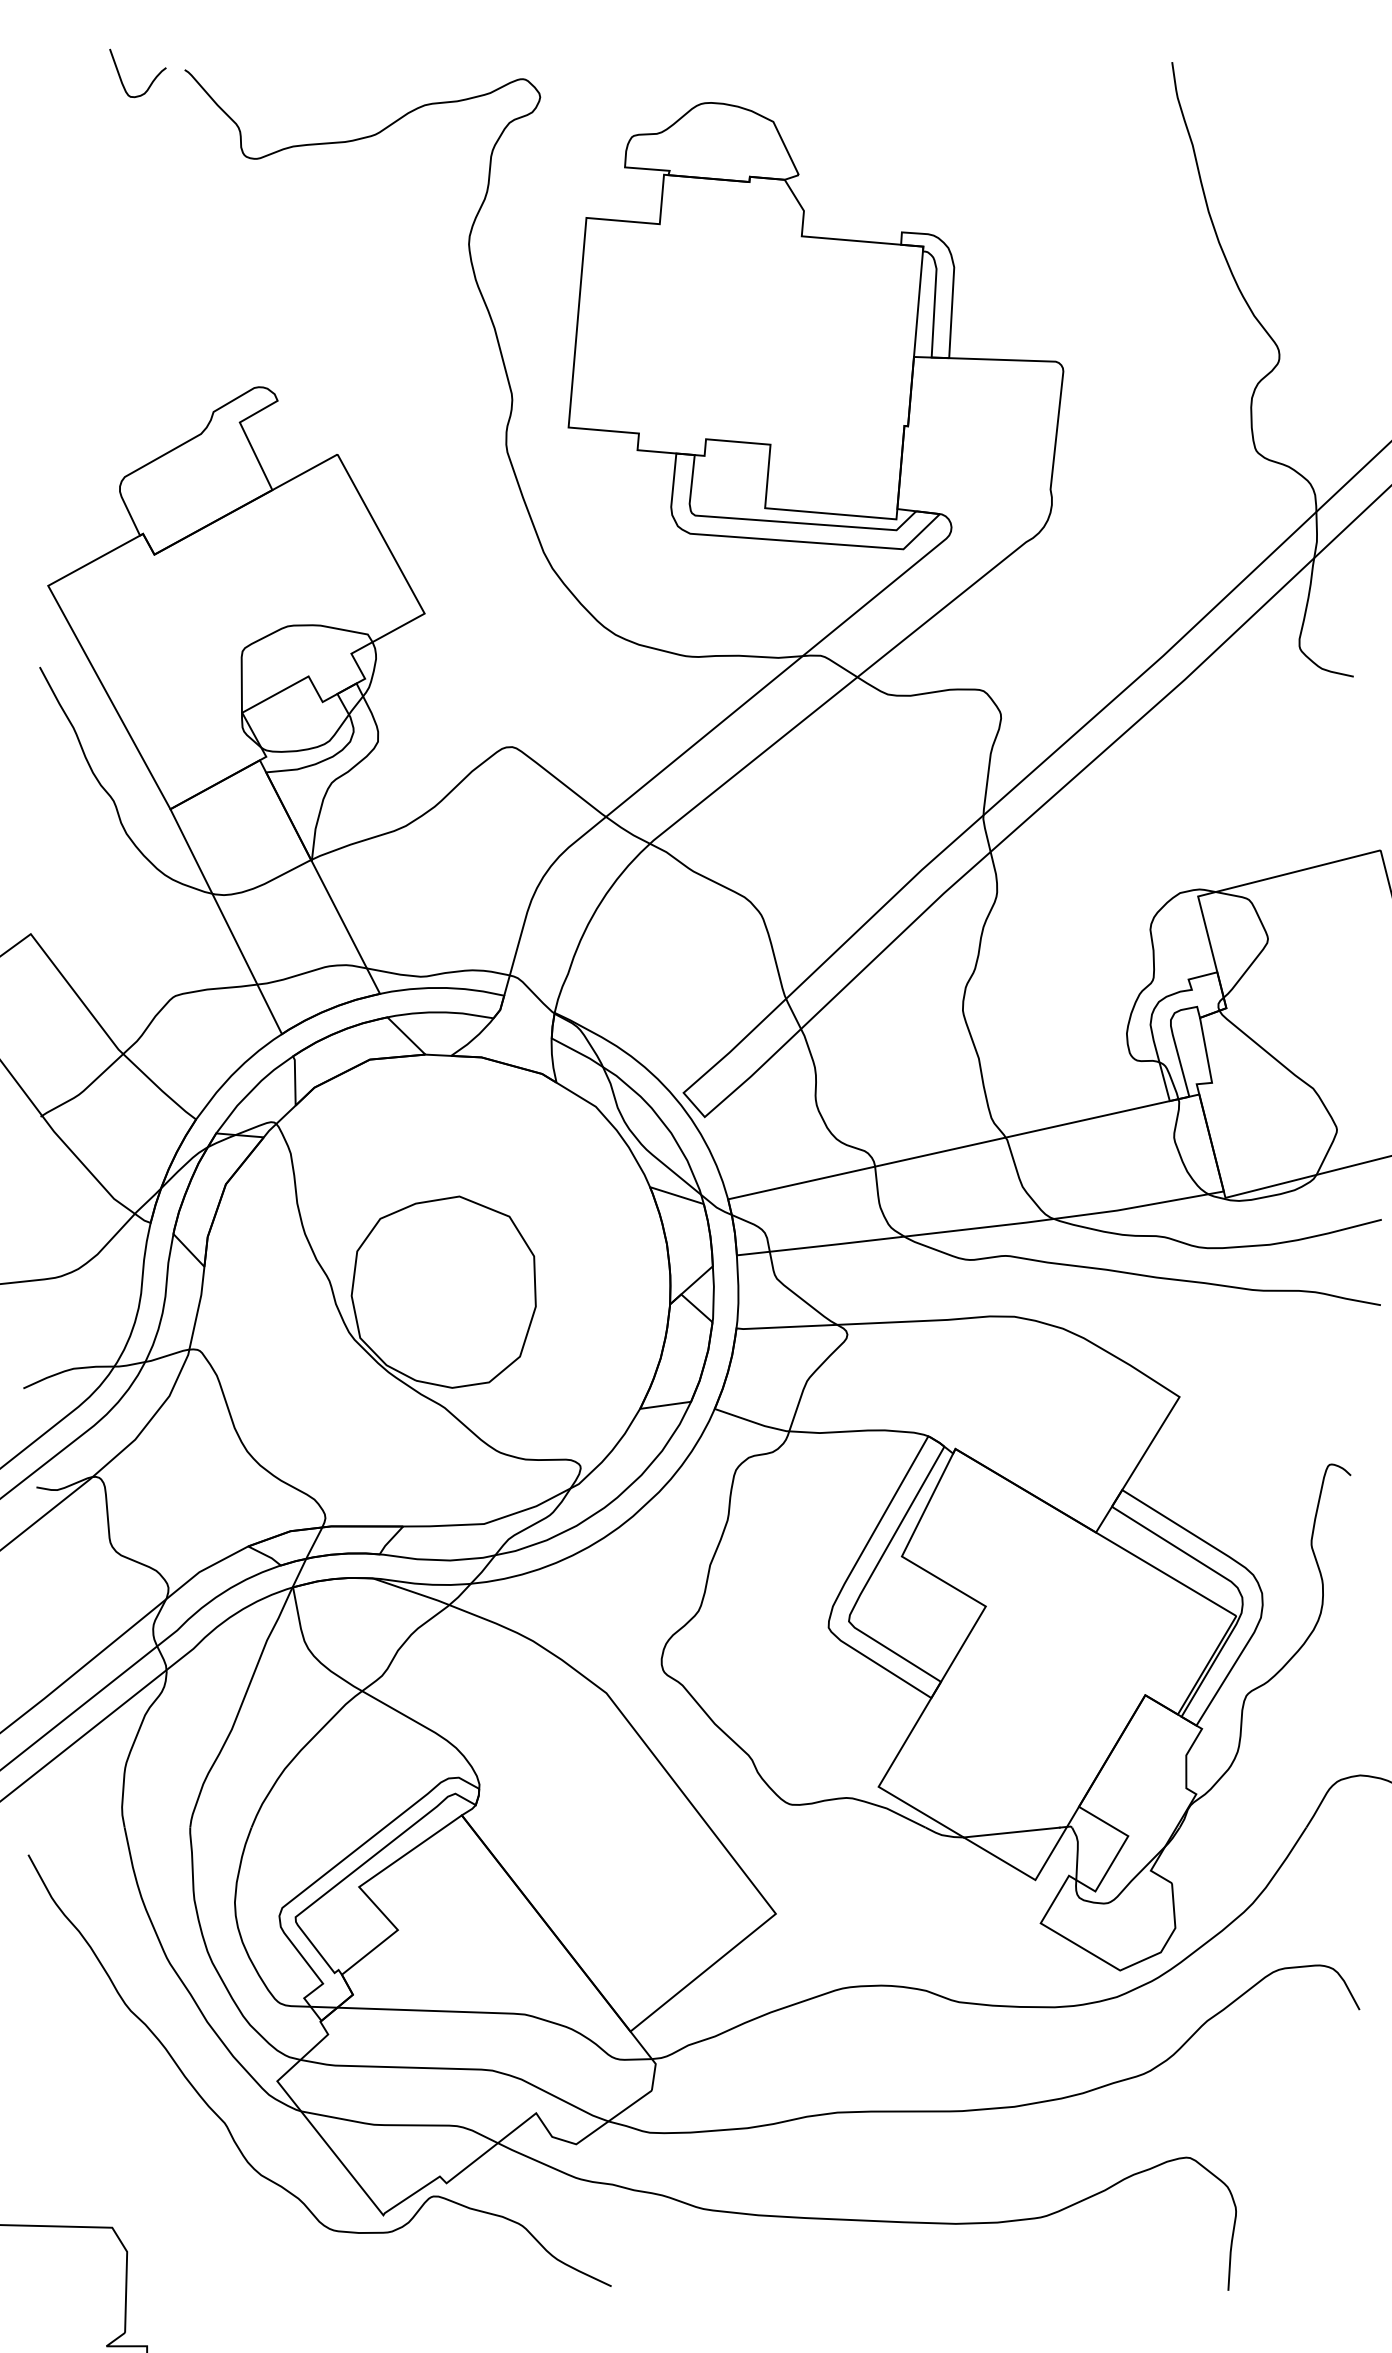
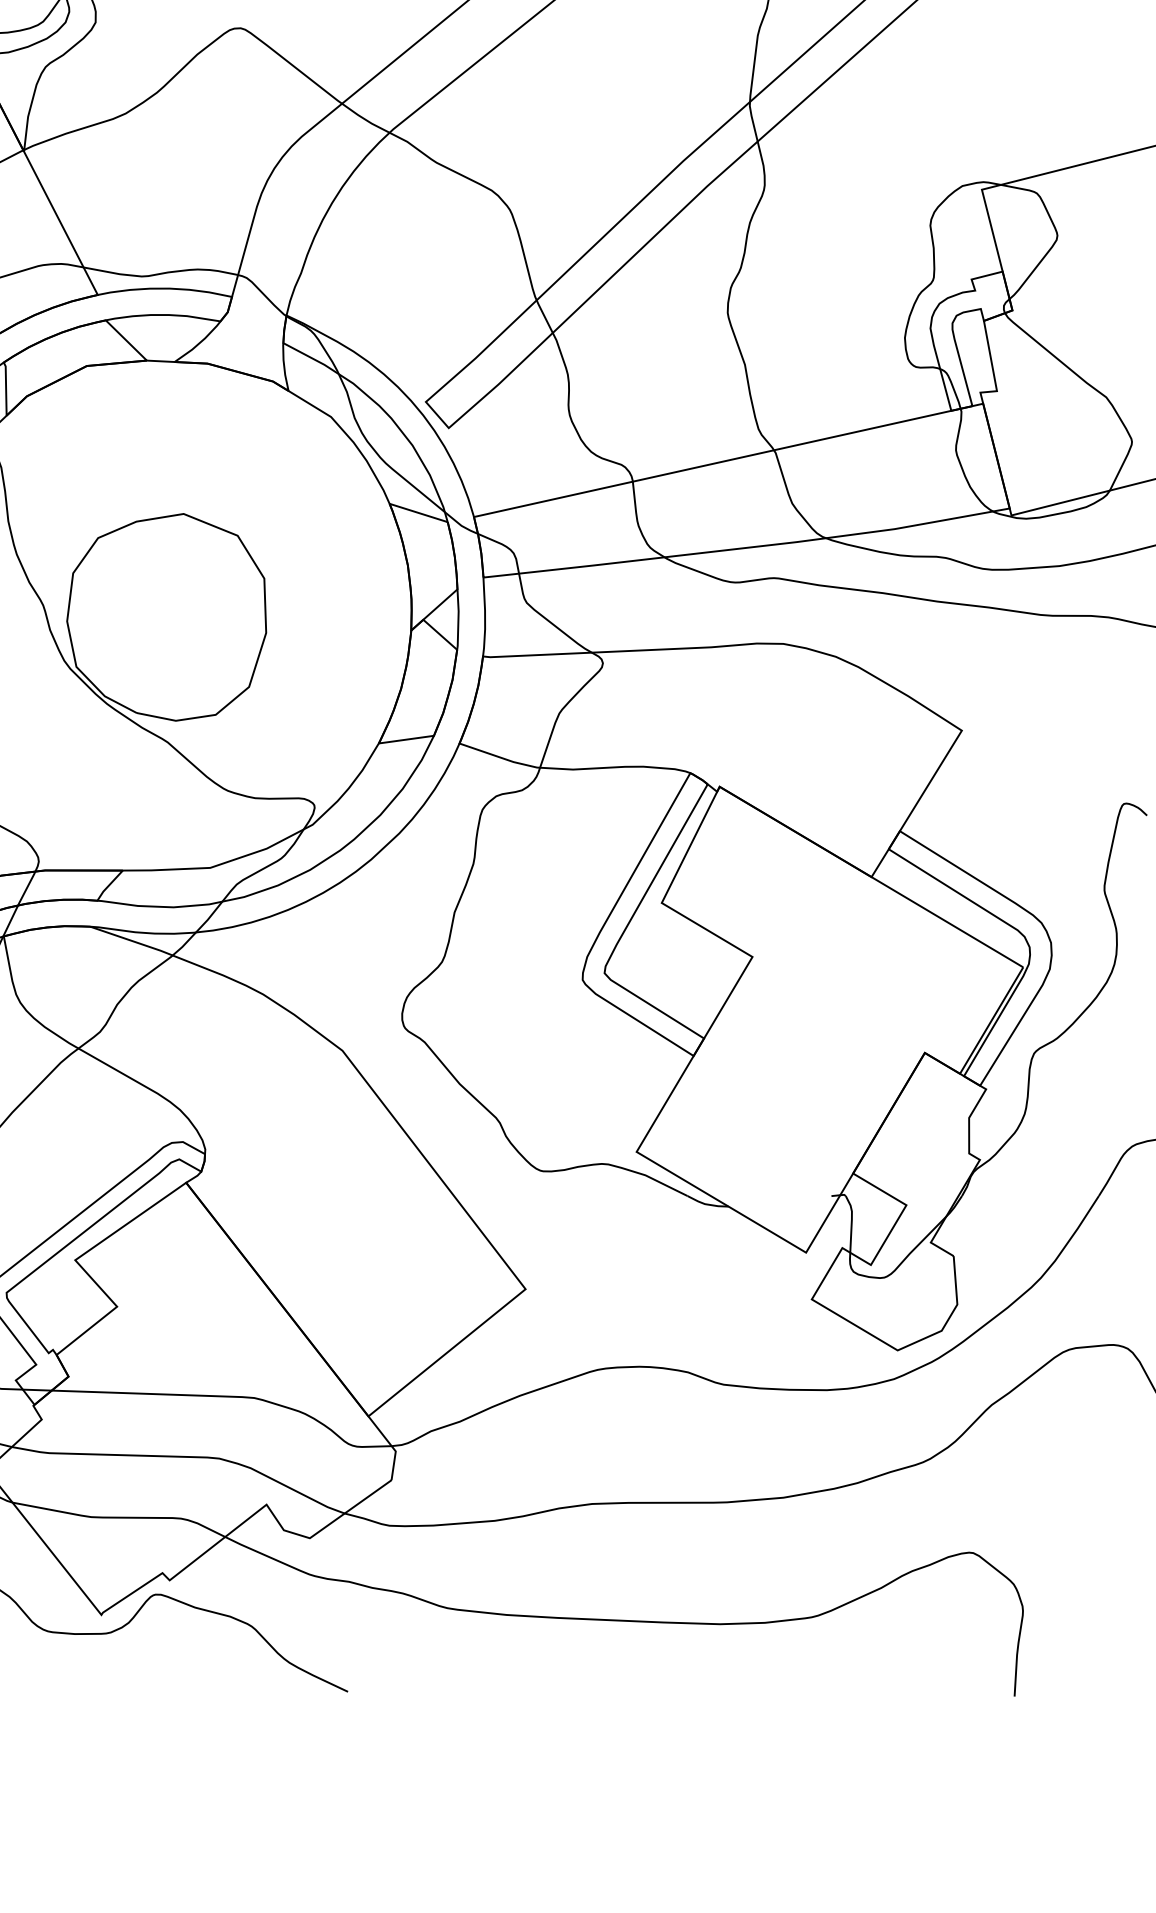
line: (1011, 1832) -> (780, 1201), removed

